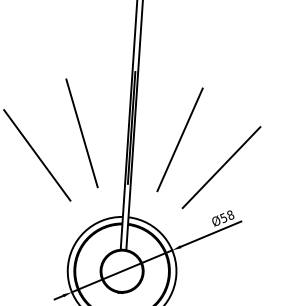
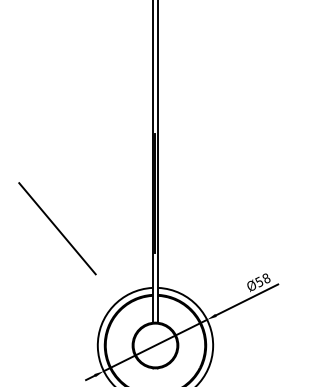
line: (82, 133) -> (103, 202), removed
line: (179, 140) -> (207, 202), removed
line: (221, 167) -> (253, 228), removed

